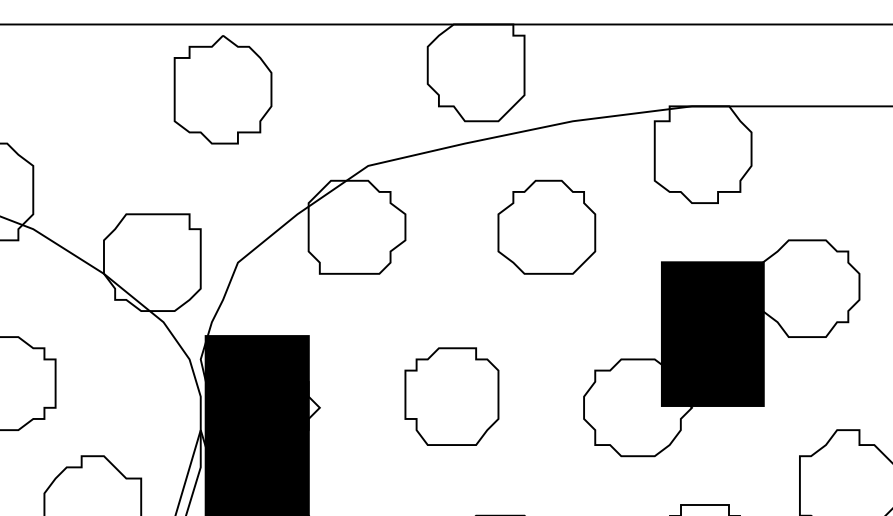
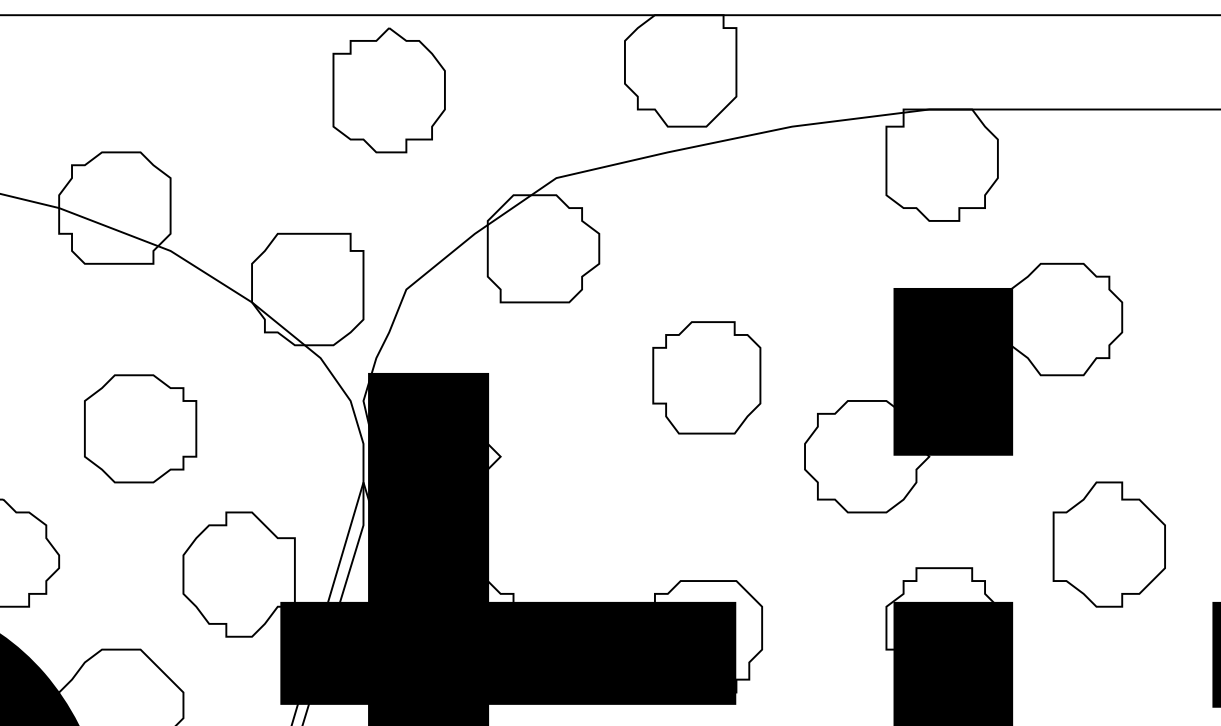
part: (546, 227) -> (761, 248), removed
part: (451, 396) -> (706, 377), moved

